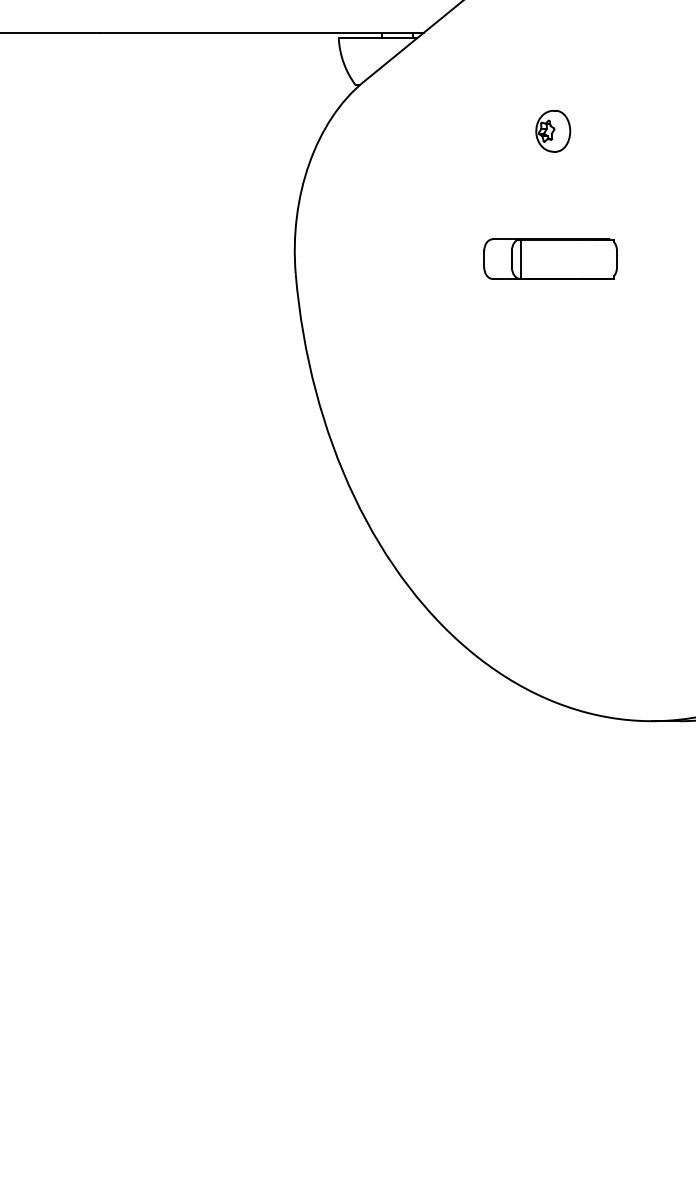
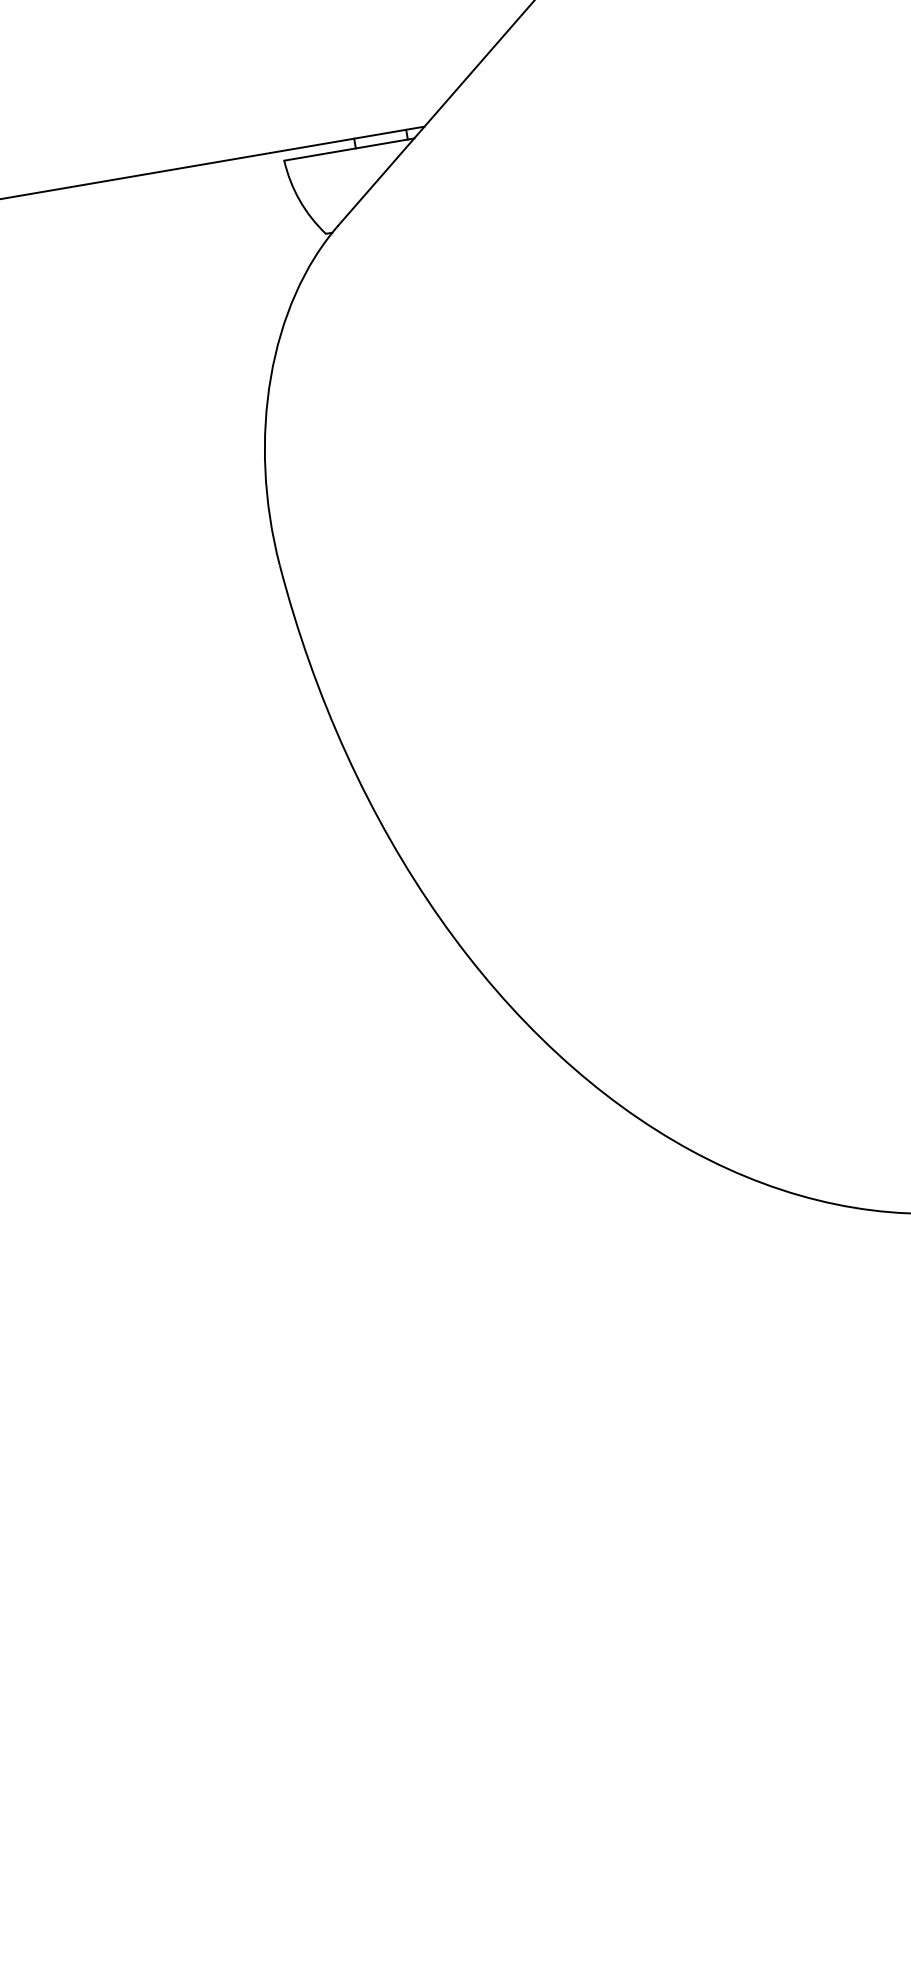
part: (553, 130) -> (667, 252), removed
part: (550, 258) -> (699, 466), removed

